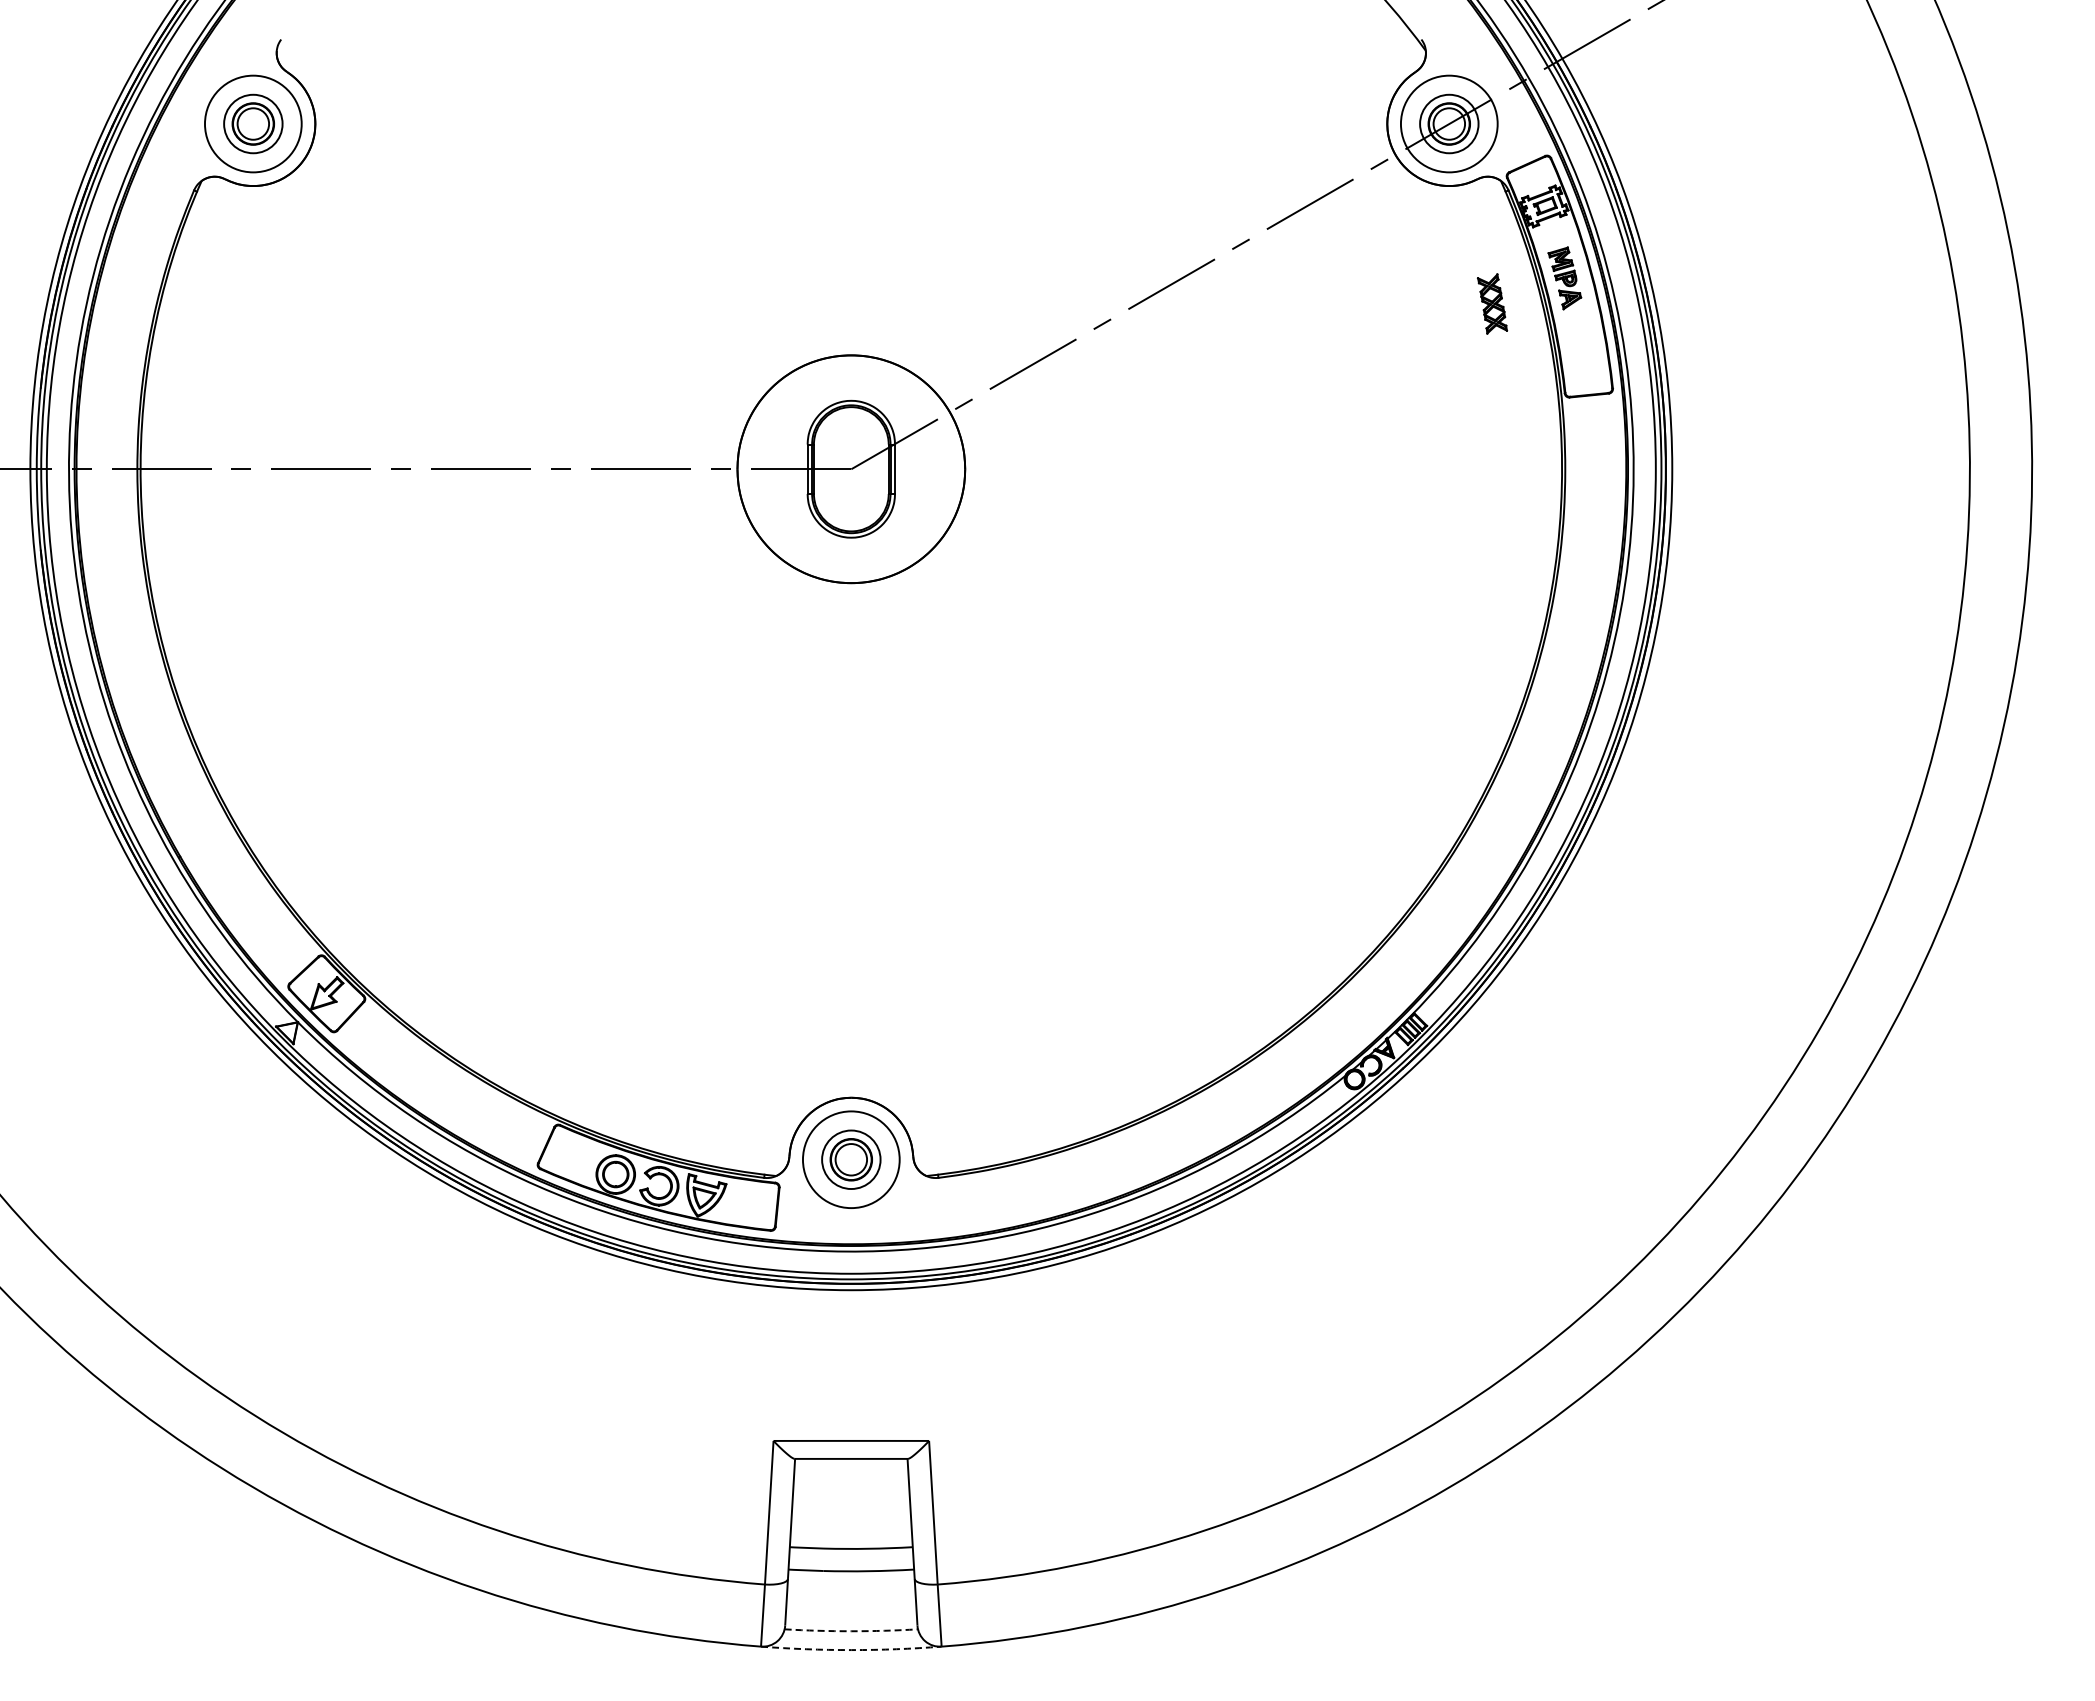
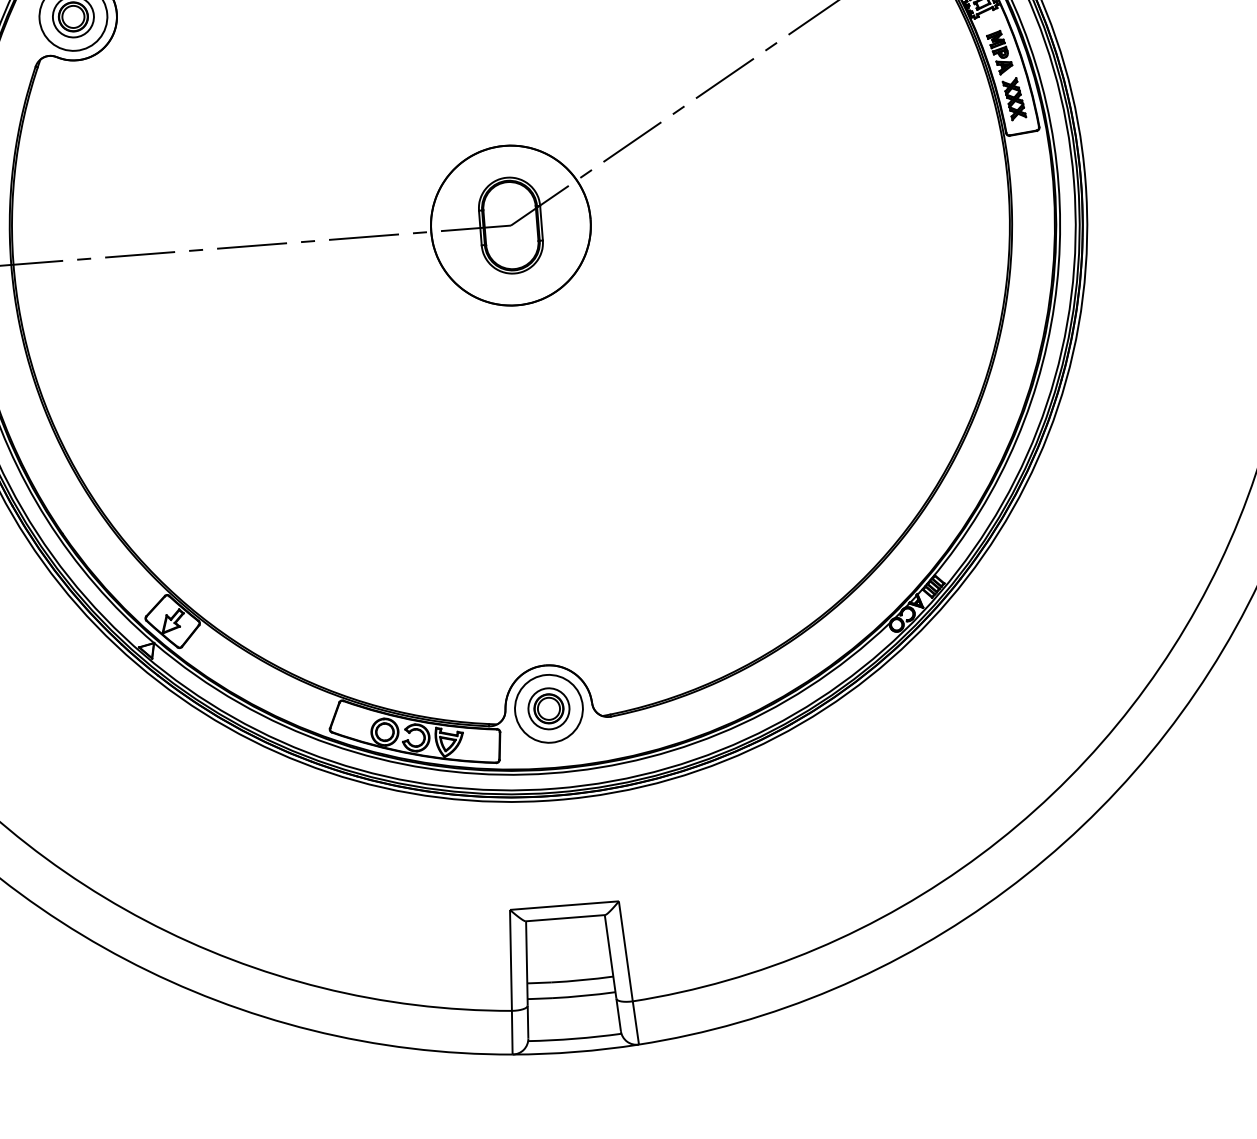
part: (1492, 303) -> (1014, 98), moved
arc: (851, 1631) -> (575, 1038), dashed -> solid
arc: (851, 1650) -> (576, 1052), dashed -> solid

